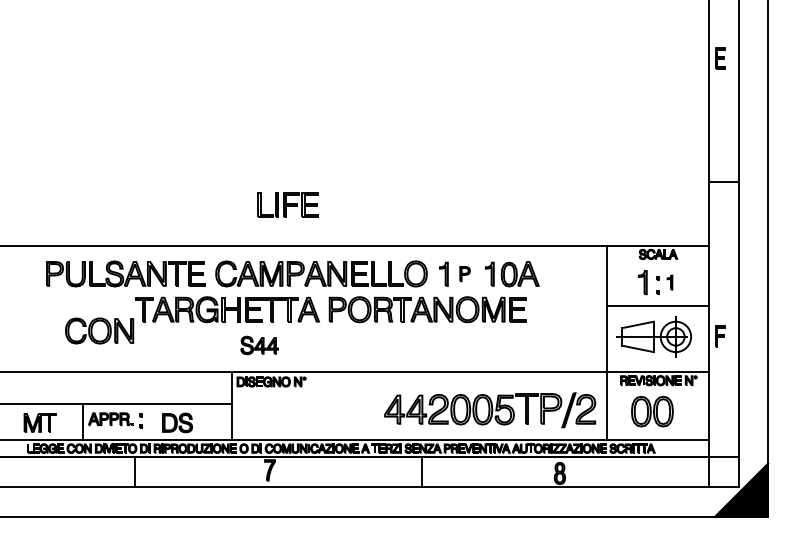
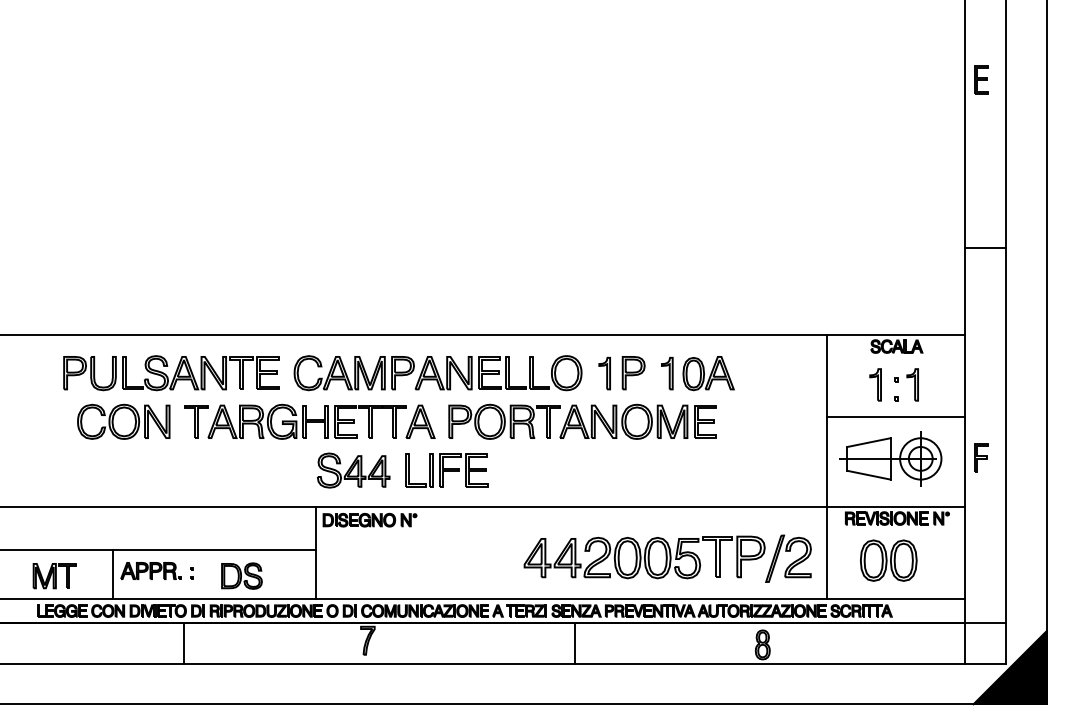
part: (288, 205) -> (446, 470), moved
part: (465, 274) -> (633, 373), size x1.67
part: (669, 282) -> (912, 384), size x1.67
part: (99, 330) -> (123, 421), moved
part: (259, 345) -> (353, 470), size x1.43
part: (140, 421) -> (191, 573), size x0.62

